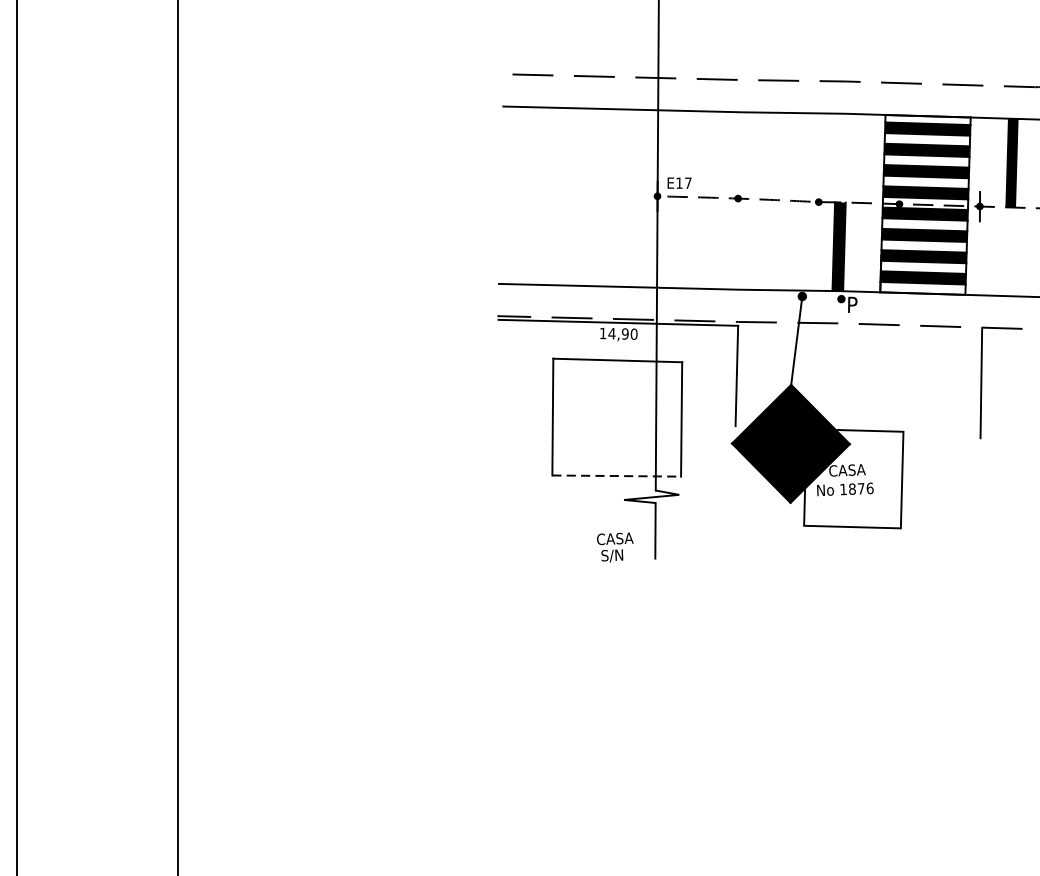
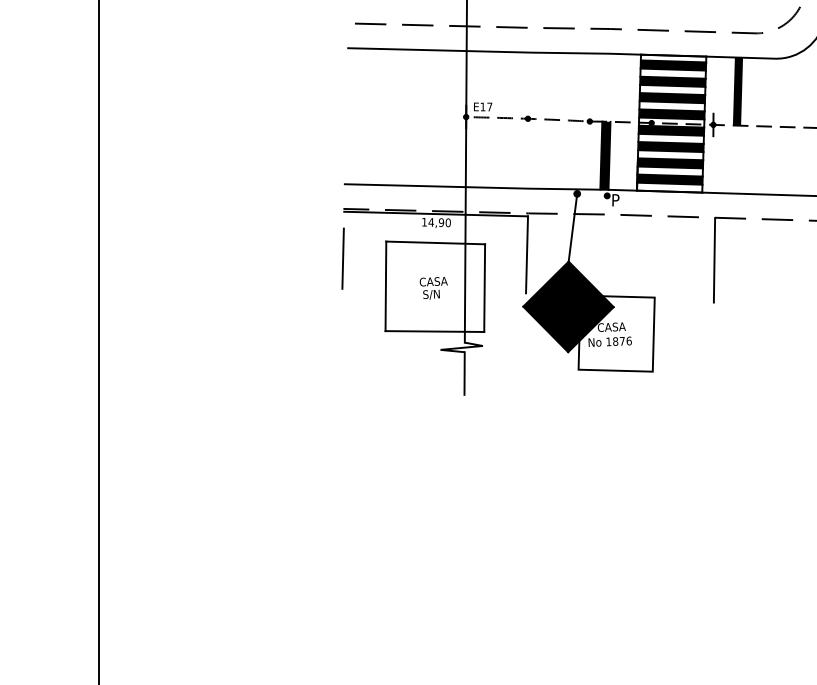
line: (496, 380) -> (342, 258), added
line: (617, 475) -> (435, 331), dashed -> solid
text: (614, 547) -> (433, 288), moved

